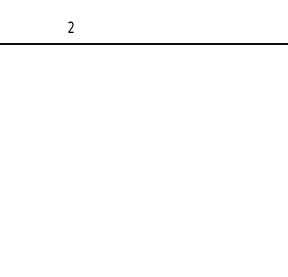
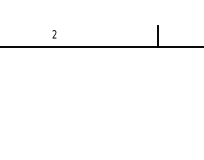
line: (212, 30) -> (158, 36), added

